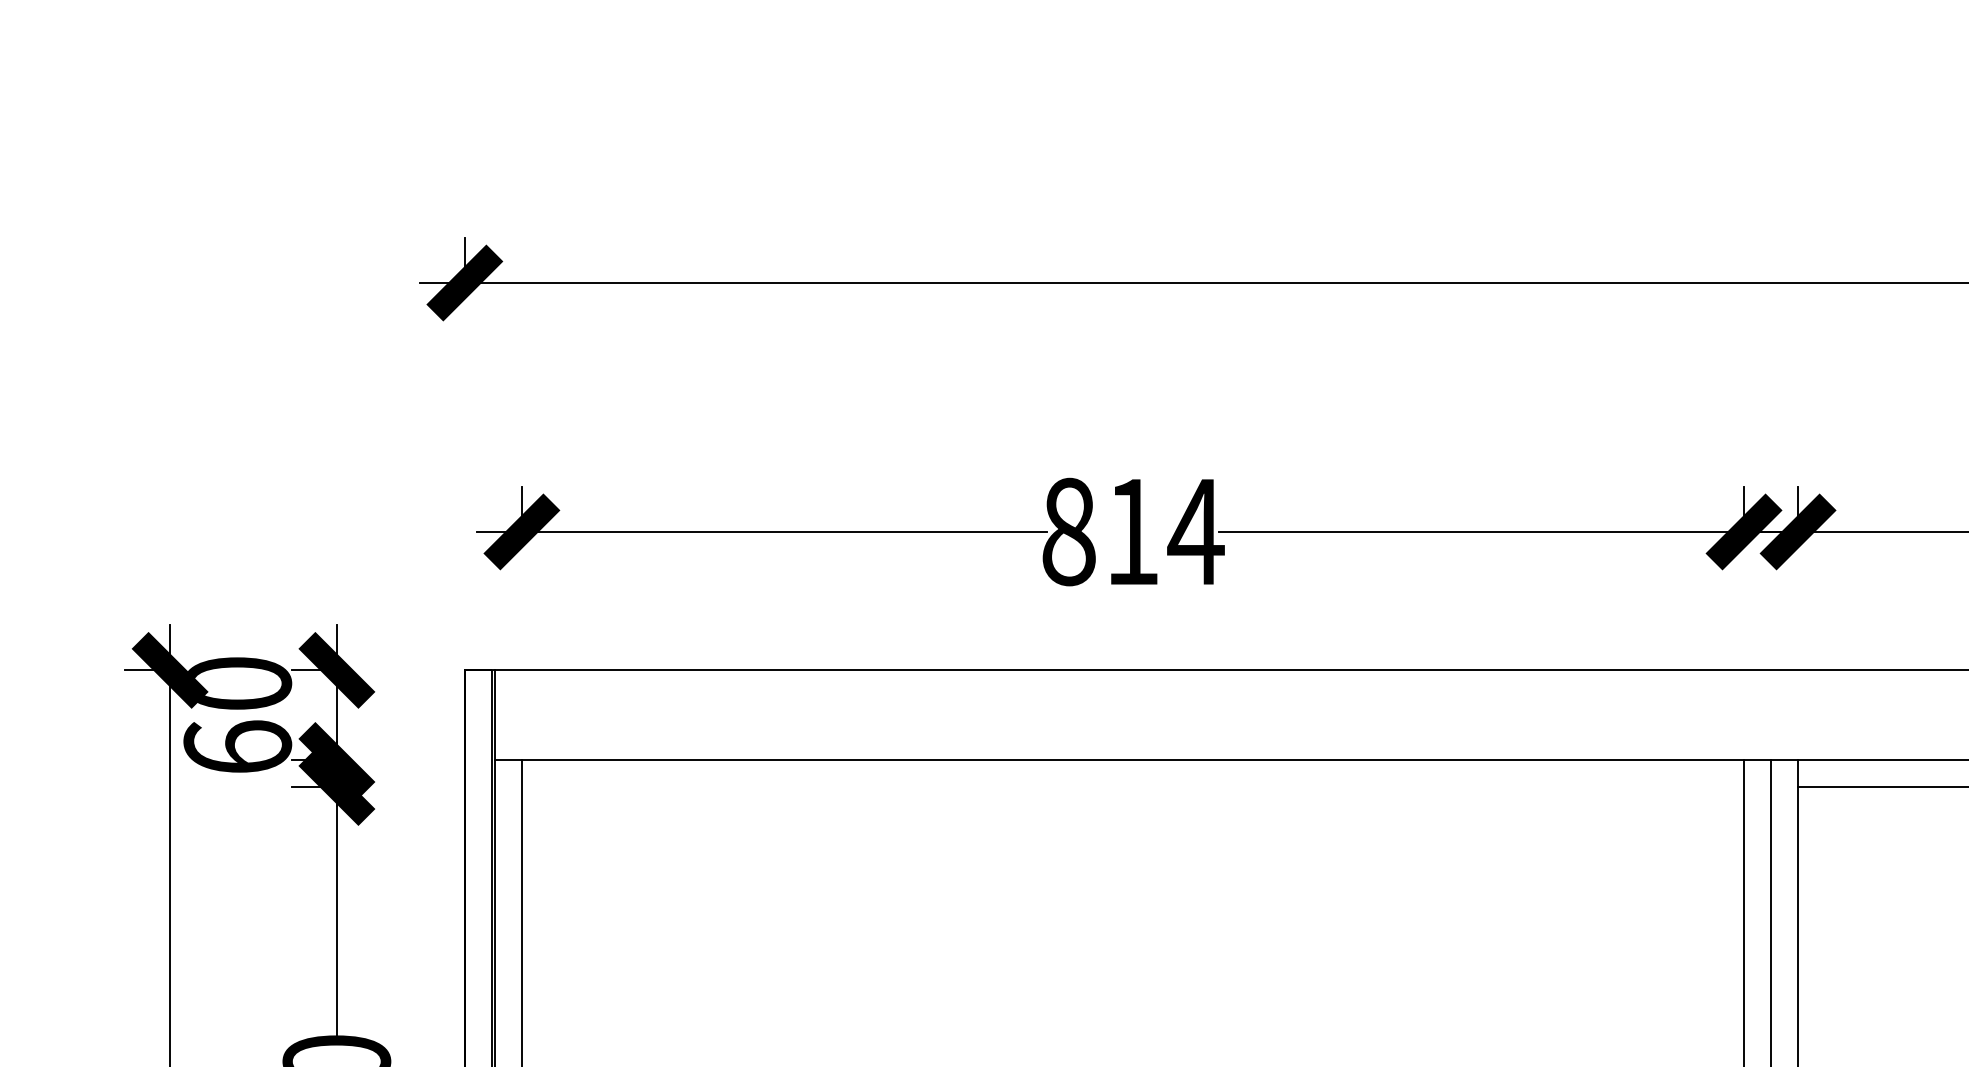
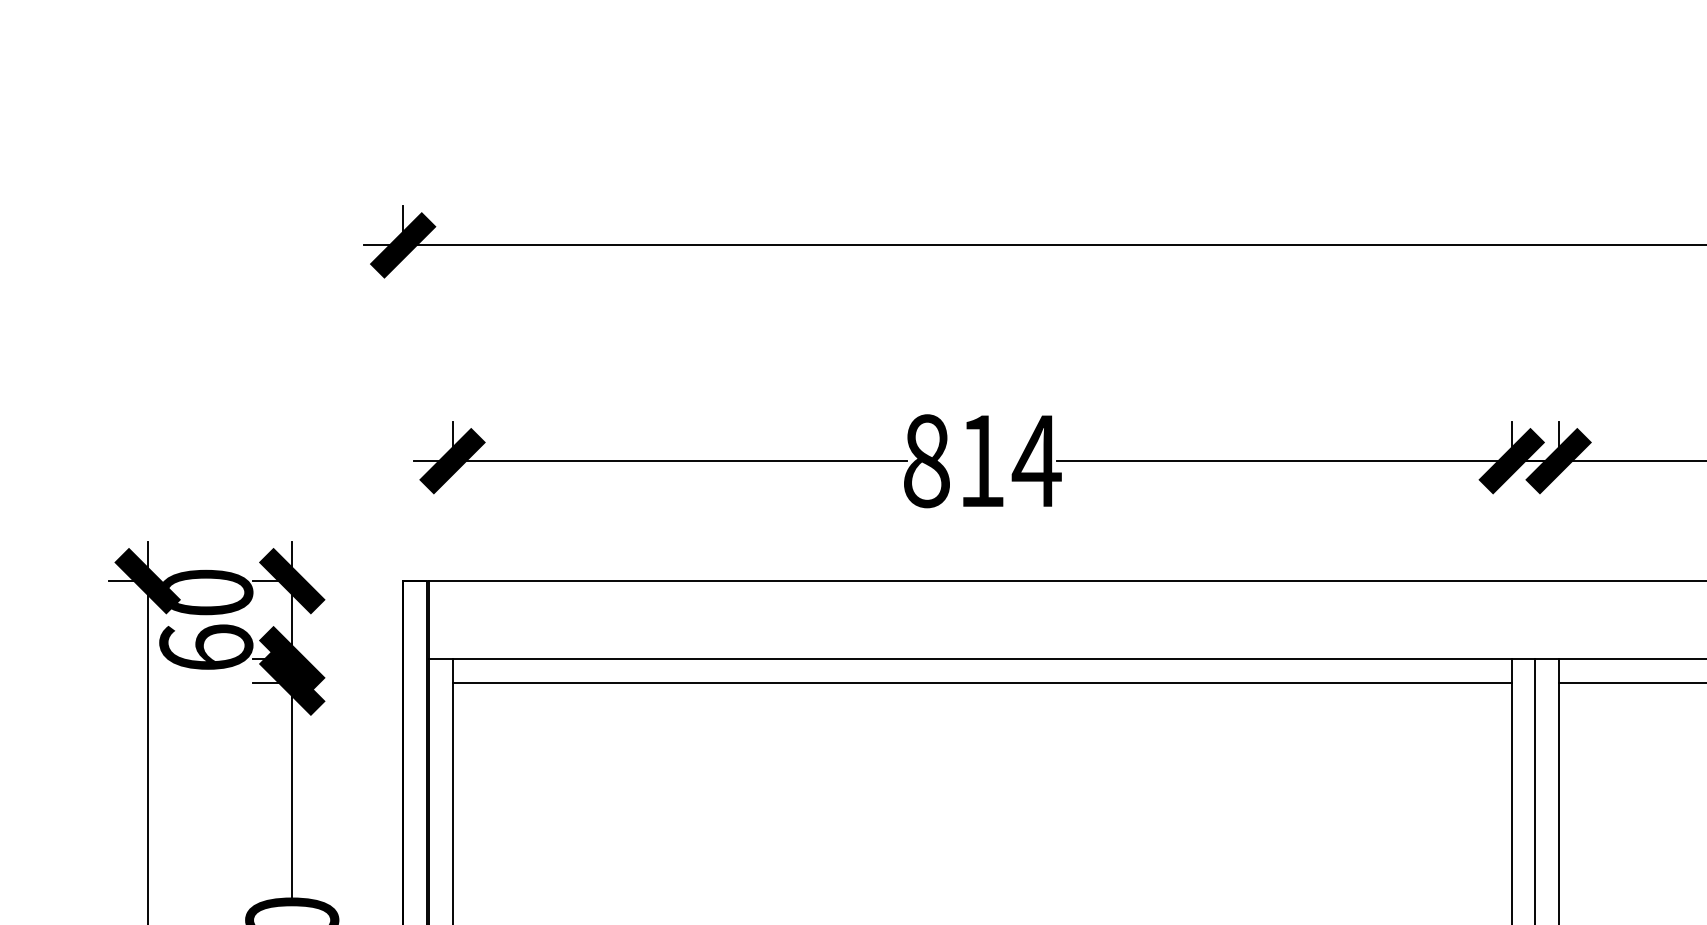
line: (1132, 787) -> (981, 682), added

